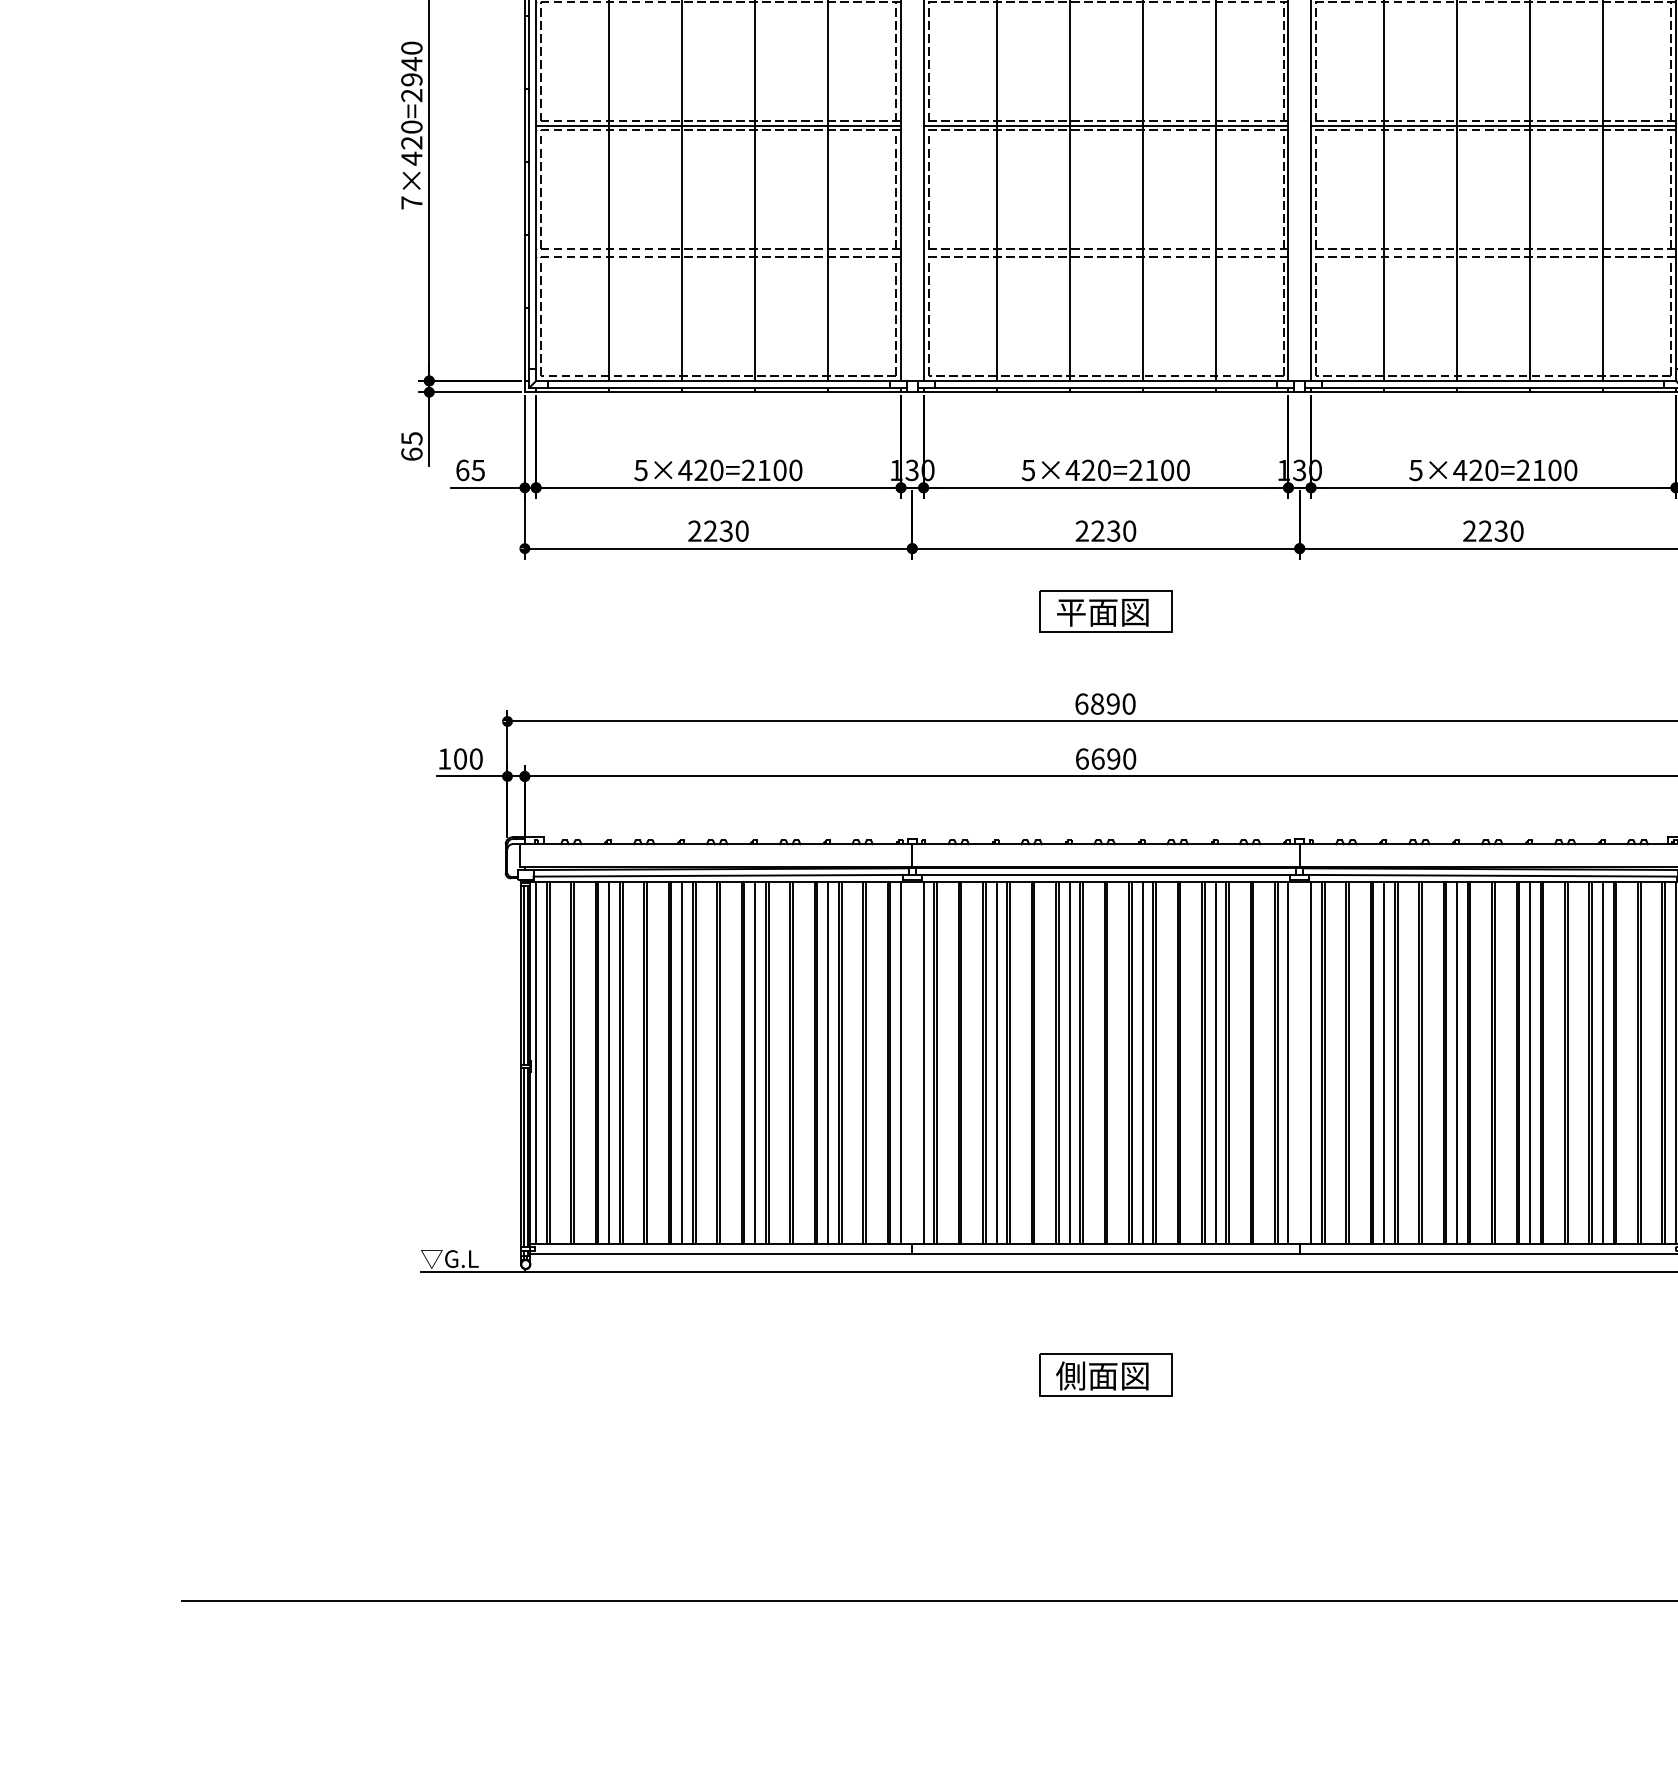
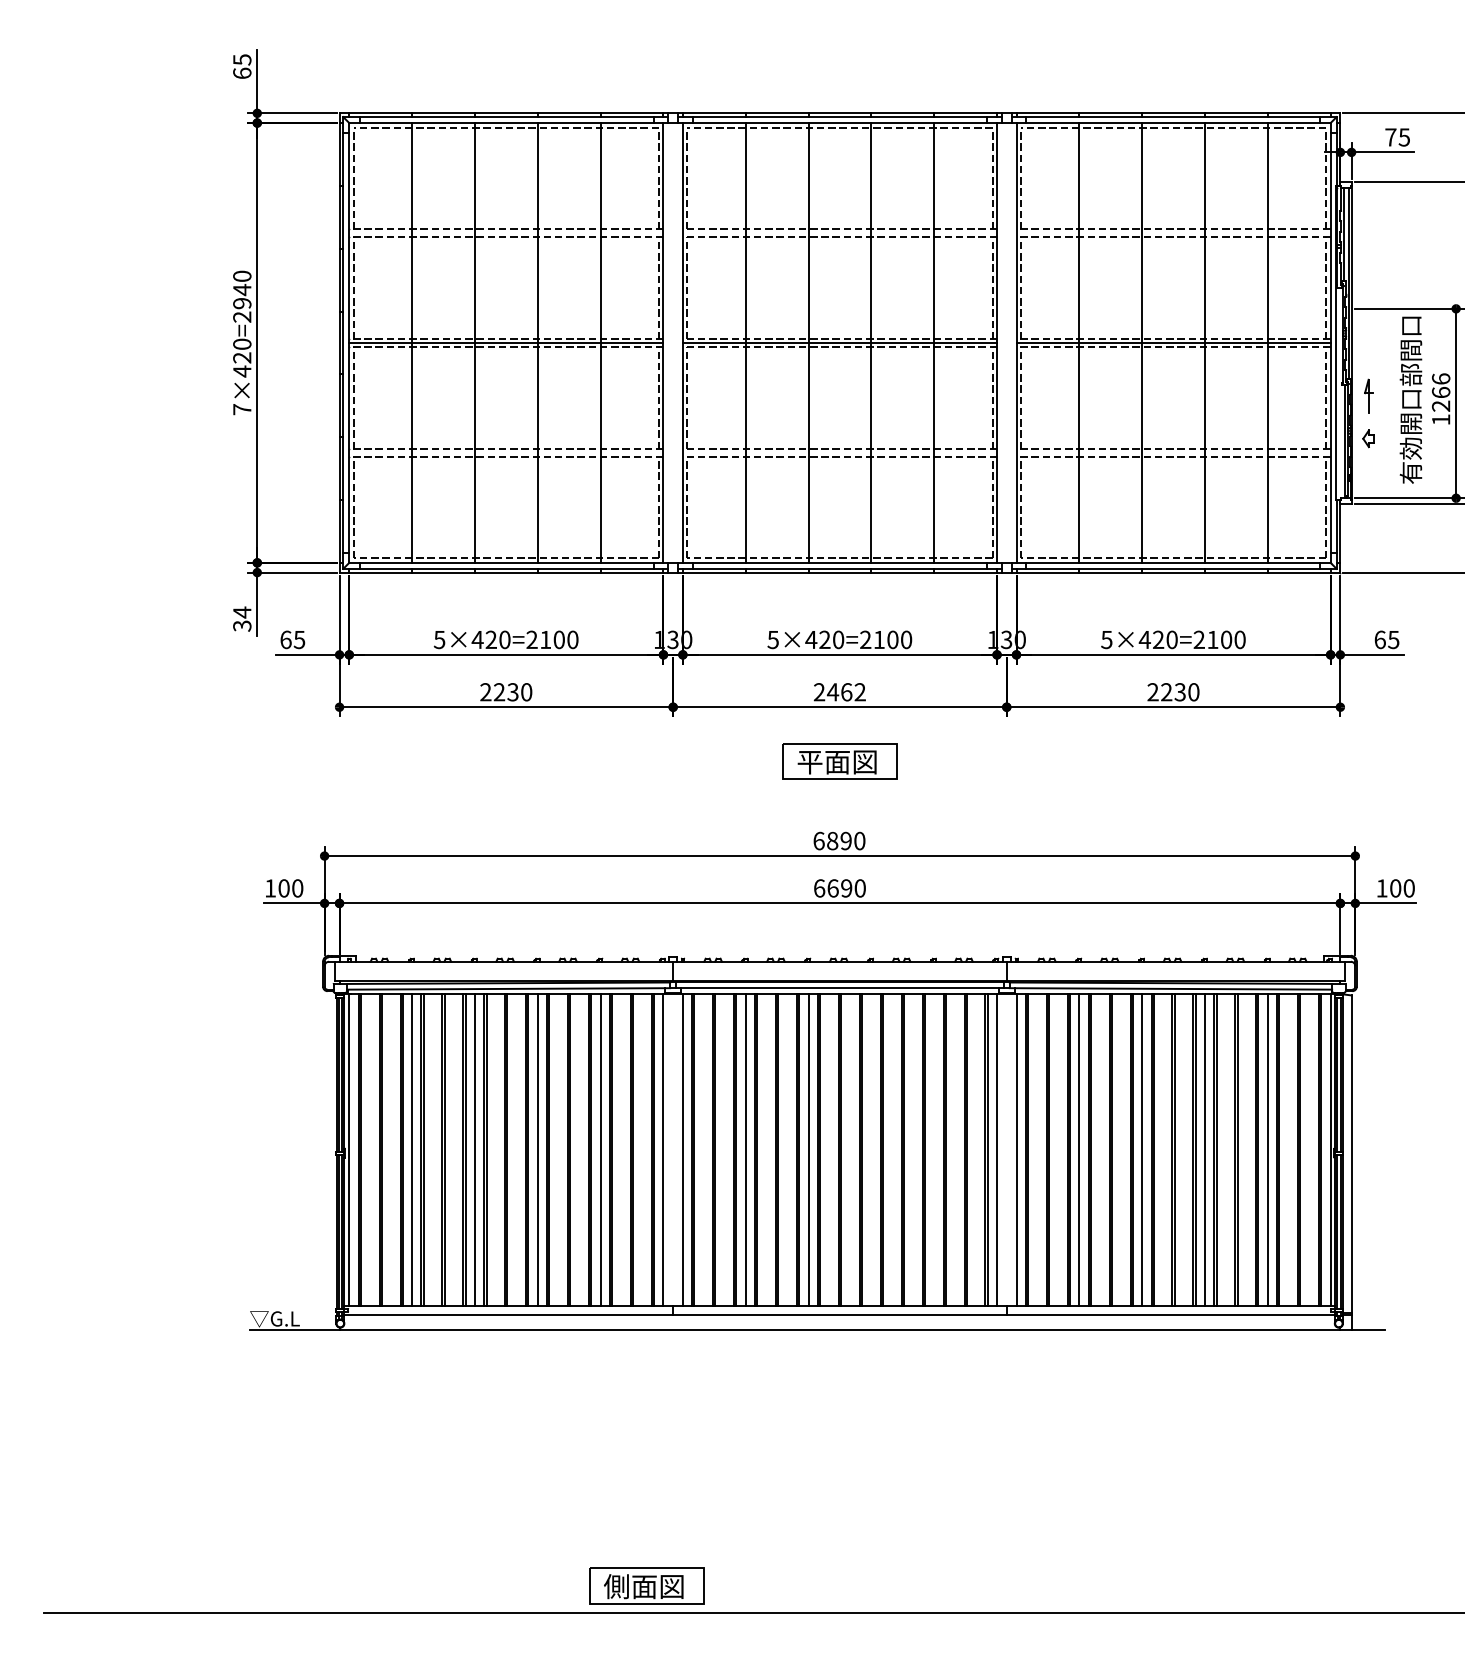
text: (412, 445) -> (242, 618), 65 -> 34
text: (1112, 531) -> (845, 692), 2230 -> 2462
line: (1142, 1062) -> (871, 1149), removed
line: (1215, 1062) -> (934, 1149), removed
part: (1105, 1374) -> (646, 1585), moved

